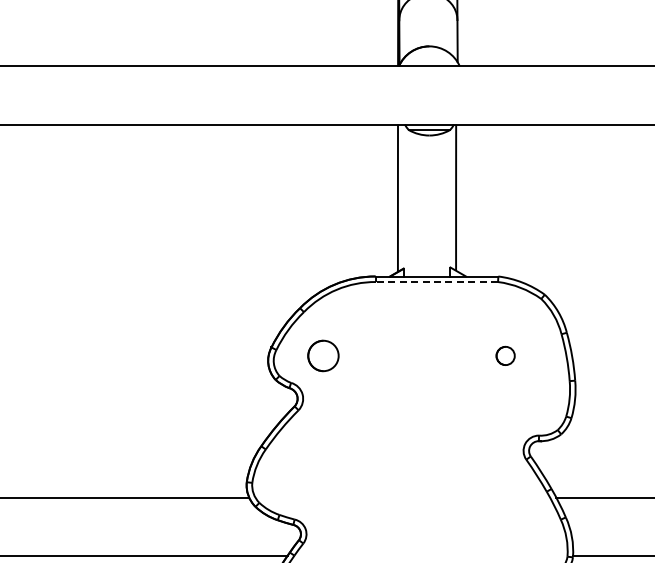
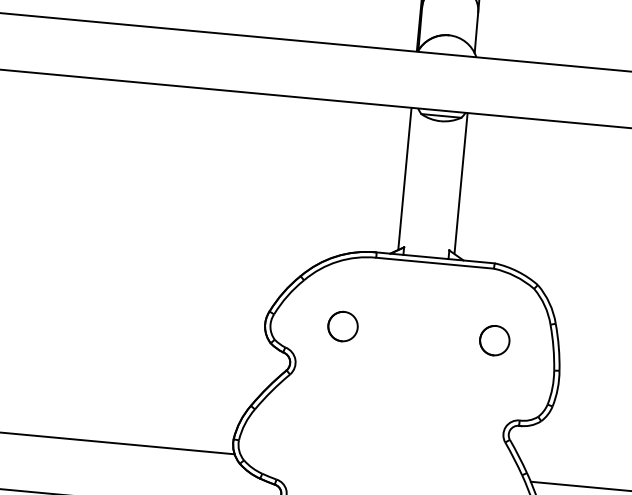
line: (436, 282) -> (434, 263), dashed -> solid
part: (323, 355) -> (343, 326), moved
part: (505, 355) -> (494, 340), size x1.67

